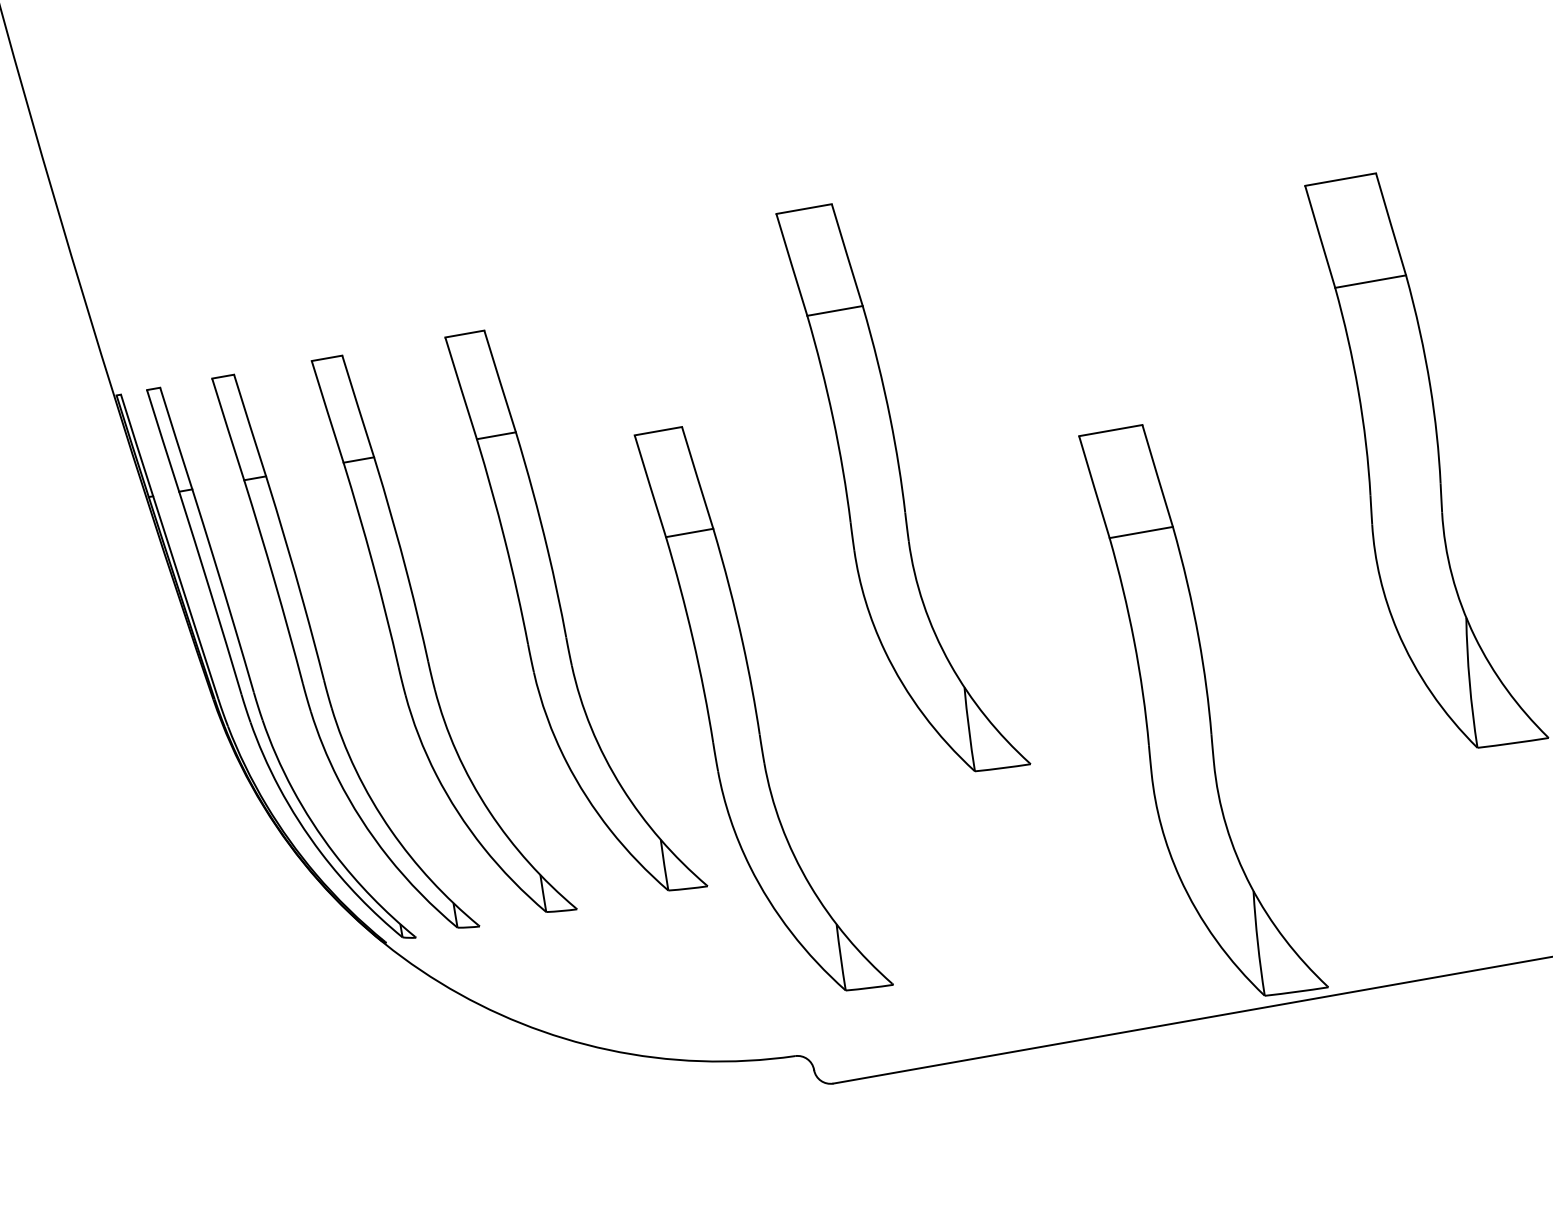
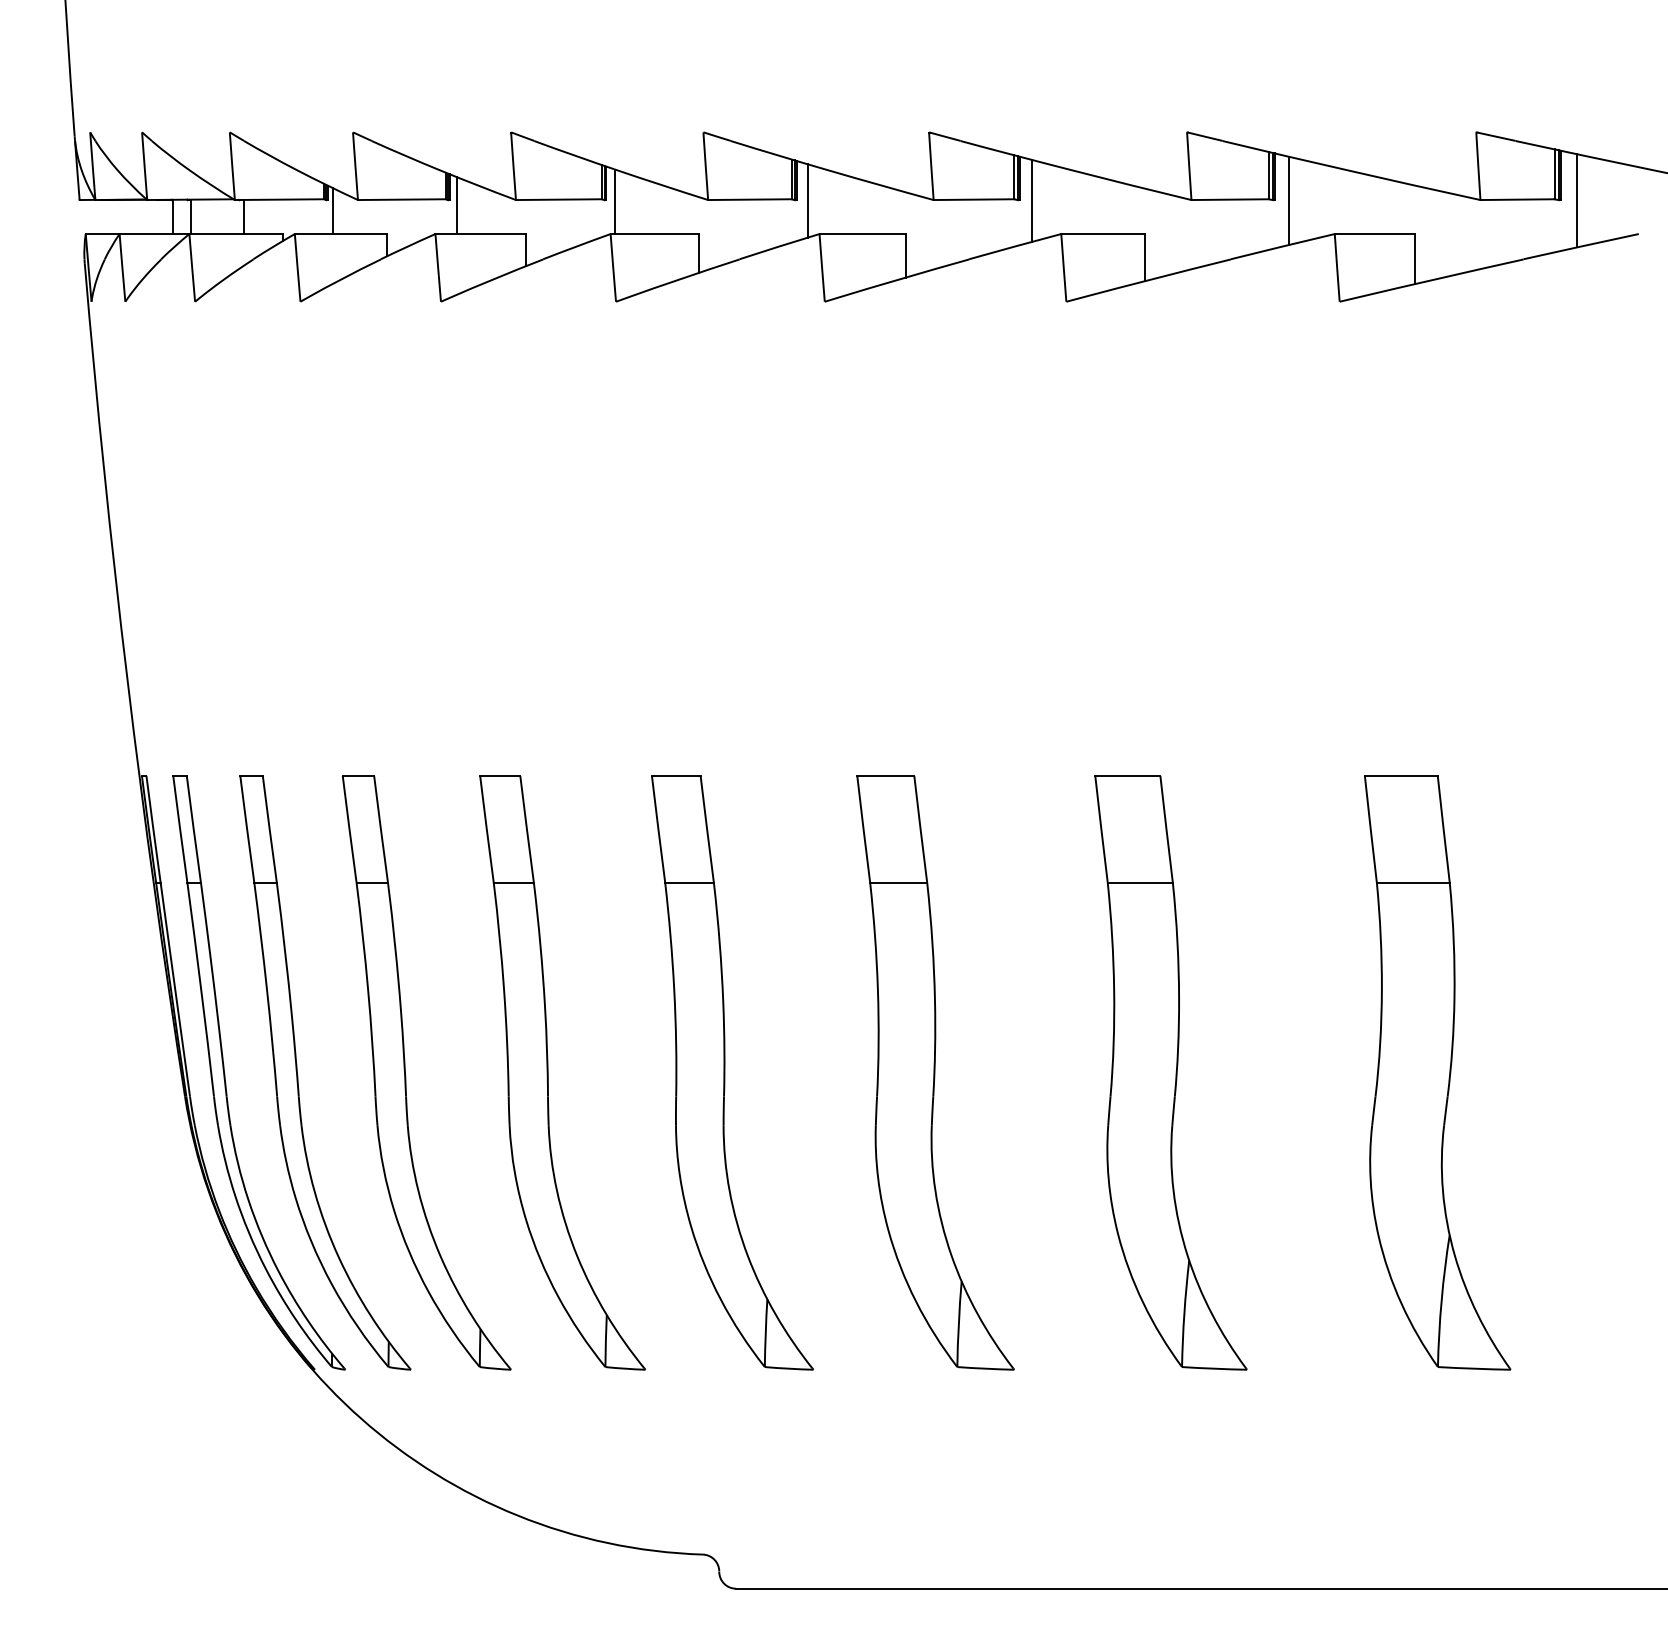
part: (903, 488) -> (935, 1072), moved
part: (757, 711) -> (725, 1072), moved
part: (1203, 711) -> (1170, 1072), moved

